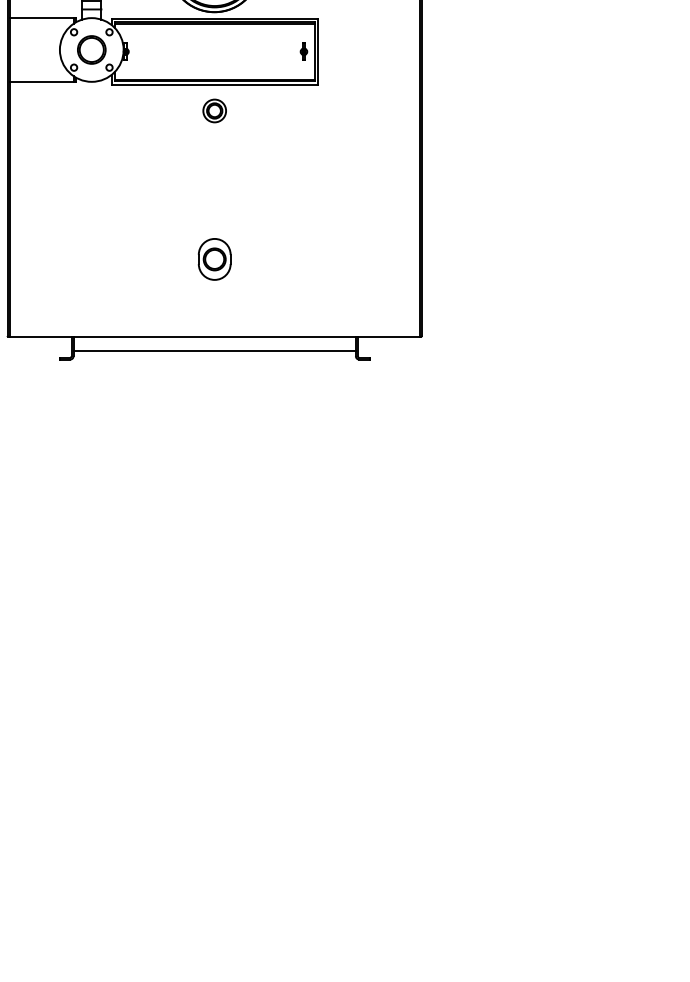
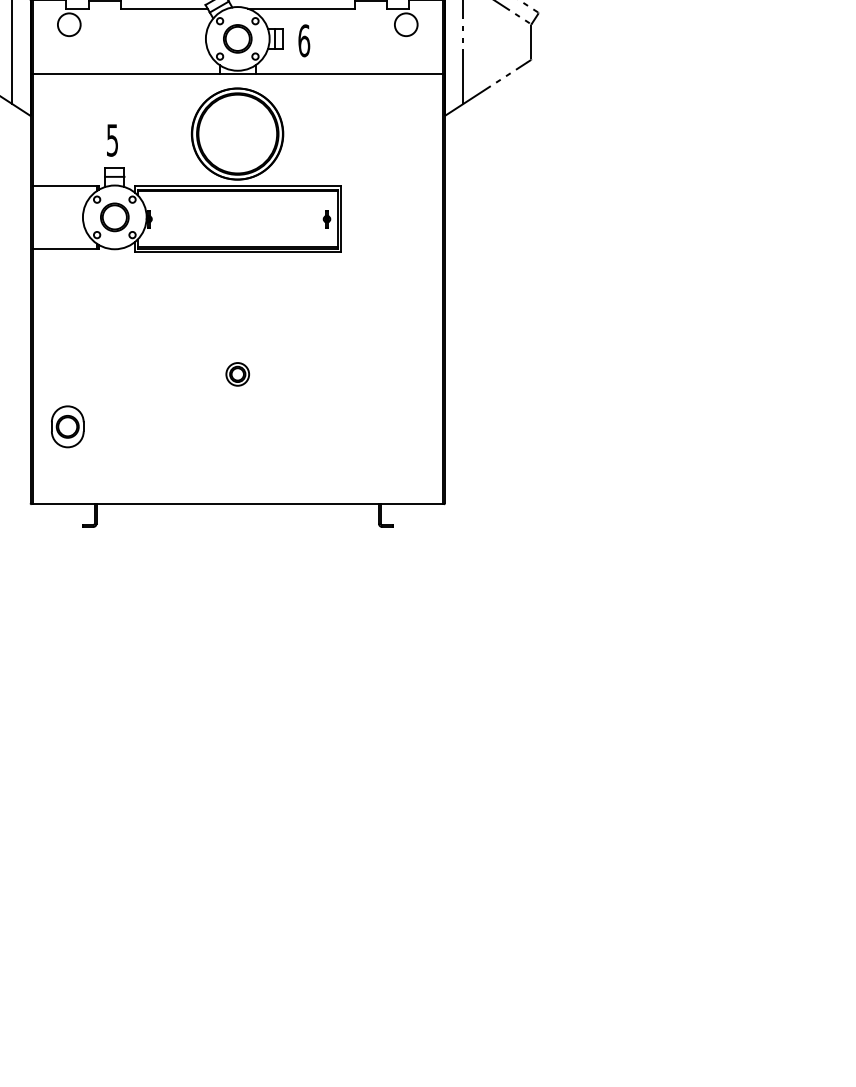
part: (214, 111) -> (237, 374), moved
part: (214, 259) -> (67, 426), moved
line: (214, 350) -> (237, 517), removed

